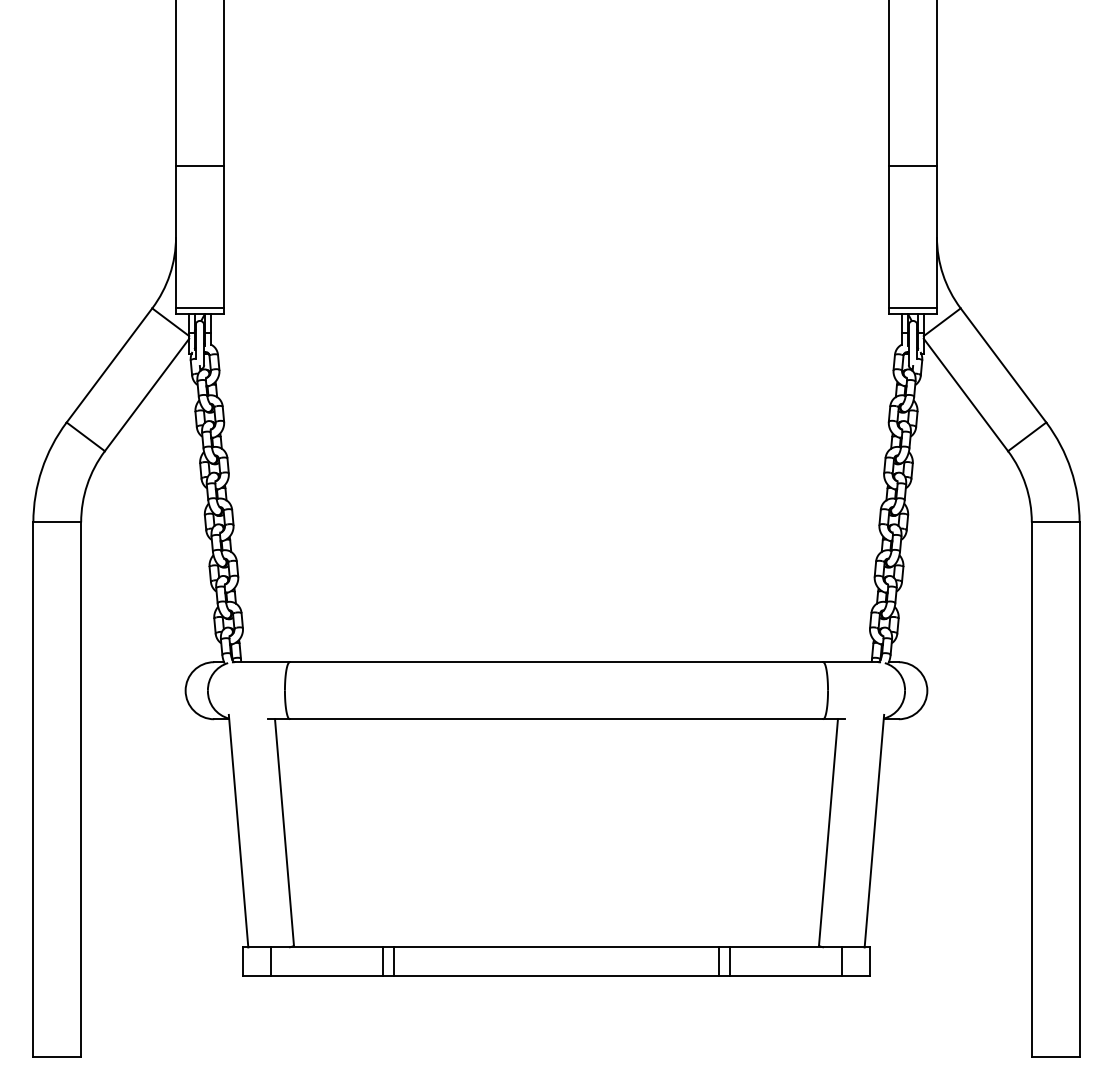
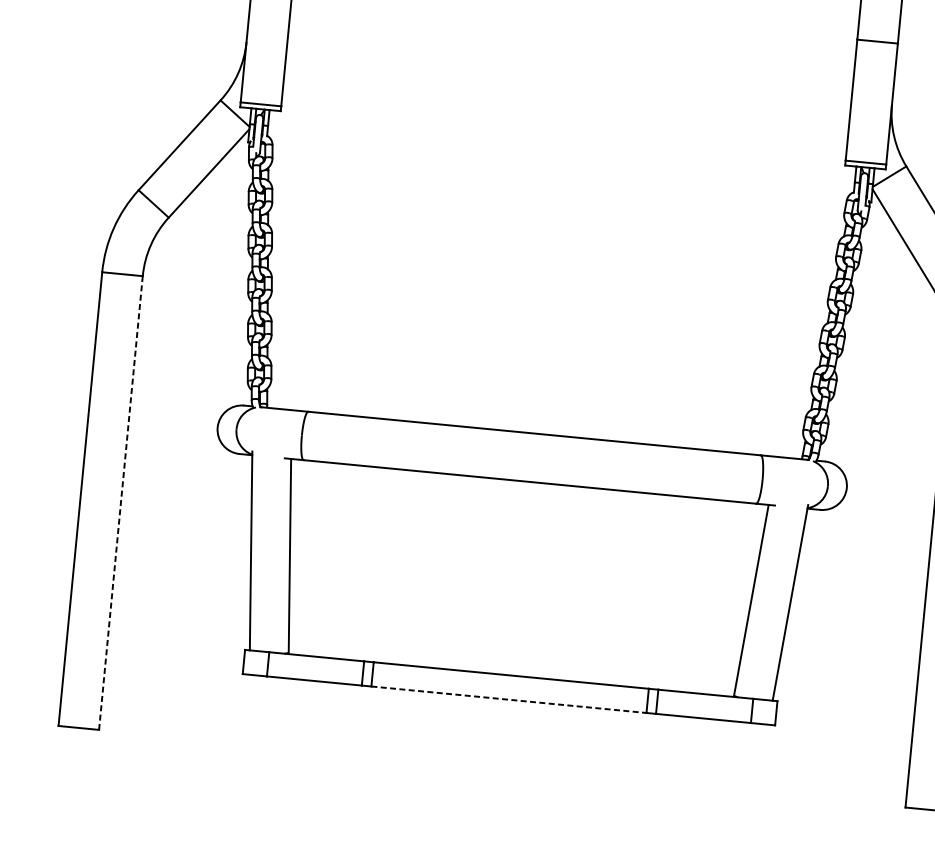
line: (81, 789) -> (121, 502), solid -> dashed
line: (557, 975) -> (509, 699), solid -> dashed

